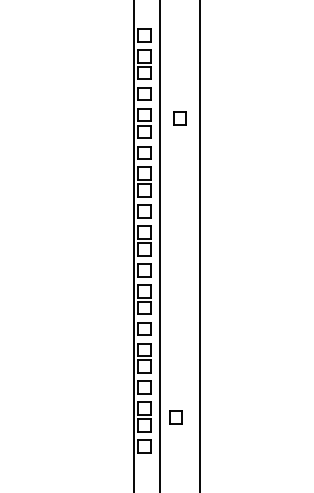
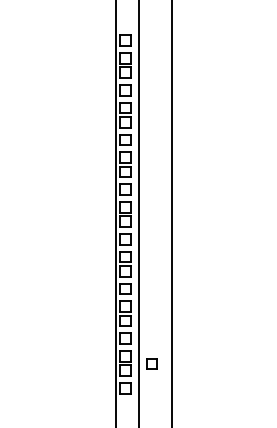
part: (180, 117) -> (155, 110), removed

